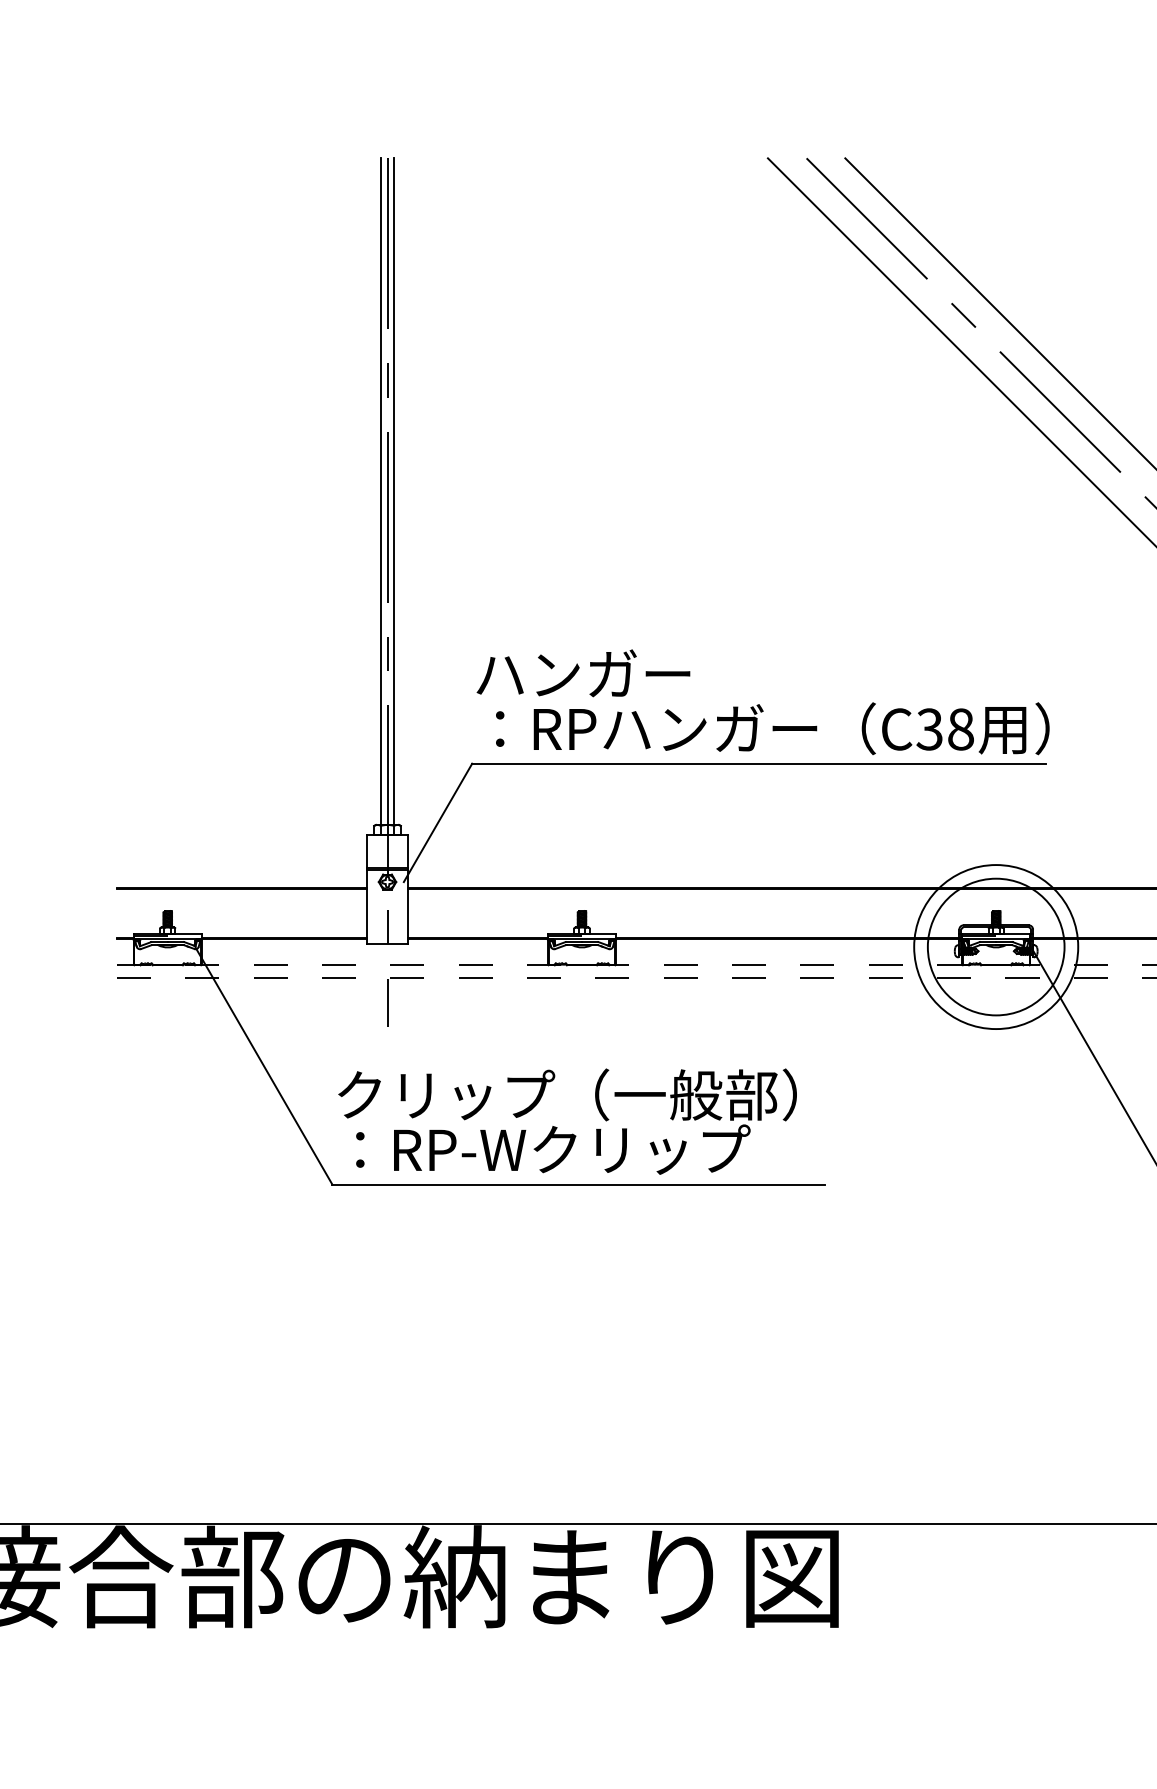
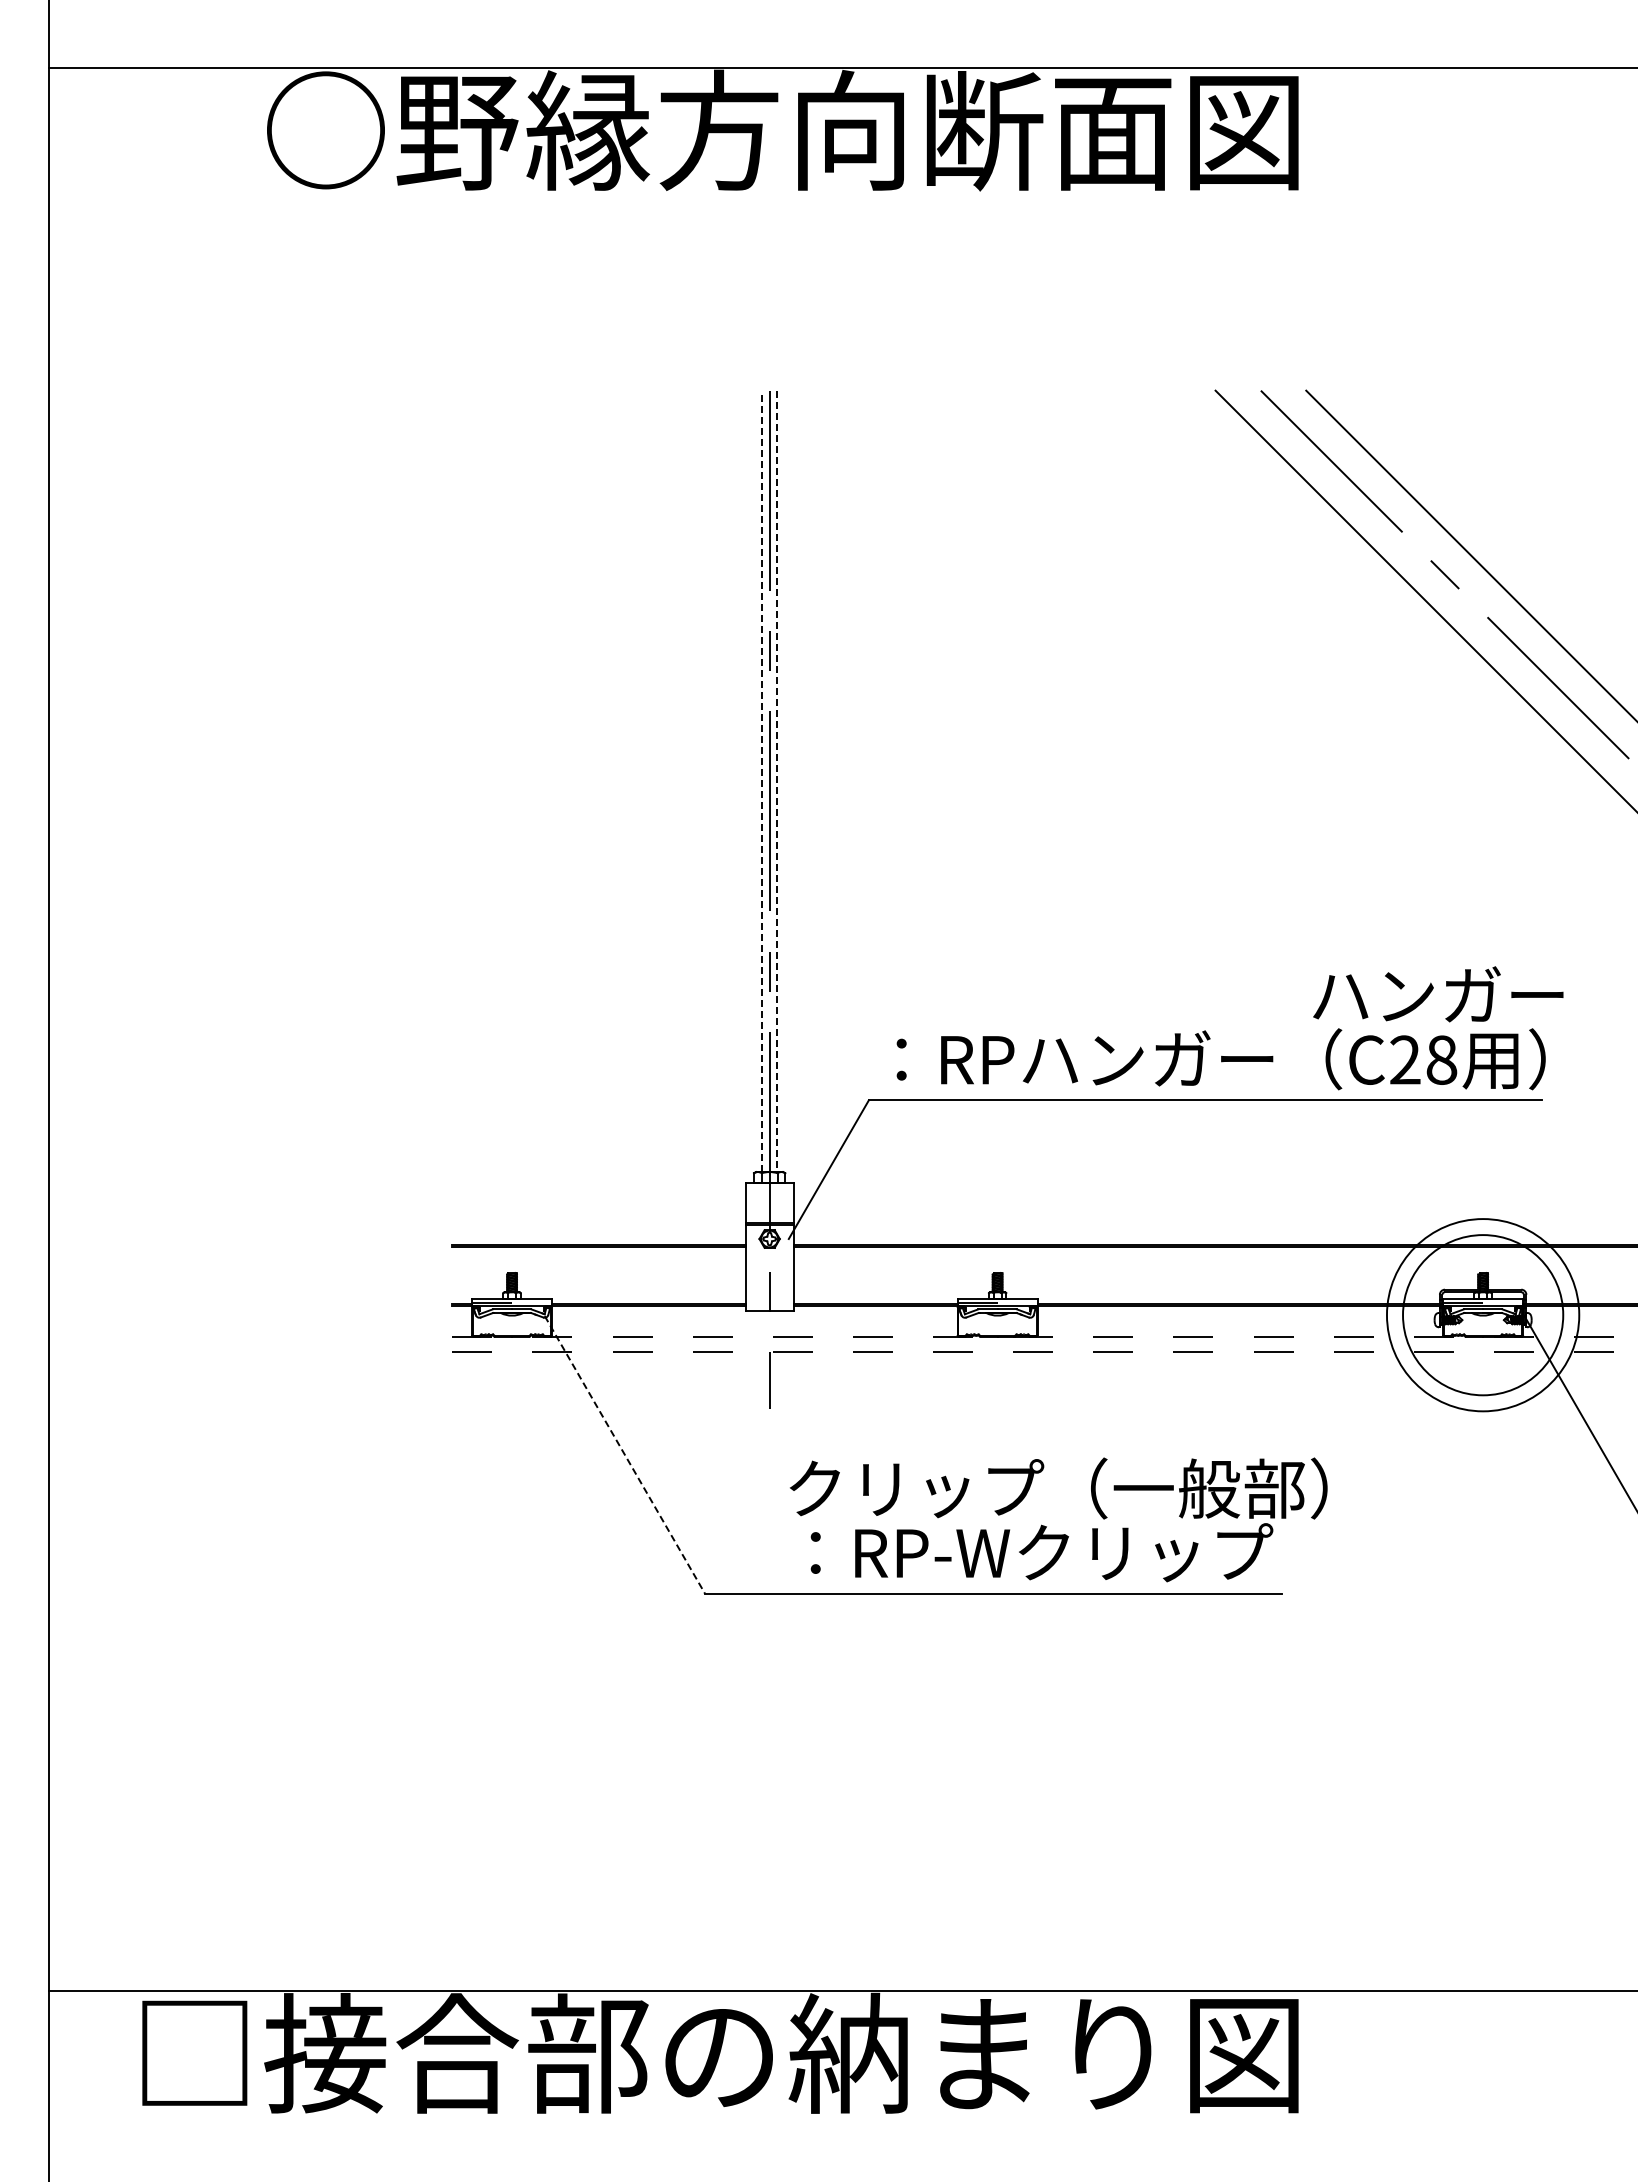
line: (381, 491) -> (762, 781), solid -> dashed
line: (393, 491) -> (776, 781), solid -> dashed
text: (583, 673) -> (1438, 994), moved
text: (929, 728) -> (1404, 1059), C38 -> C28
line: (264, 1066) -> (625, 1455), solid -> dashed
text: (567, 1121) -> (1058, 1519), moved

